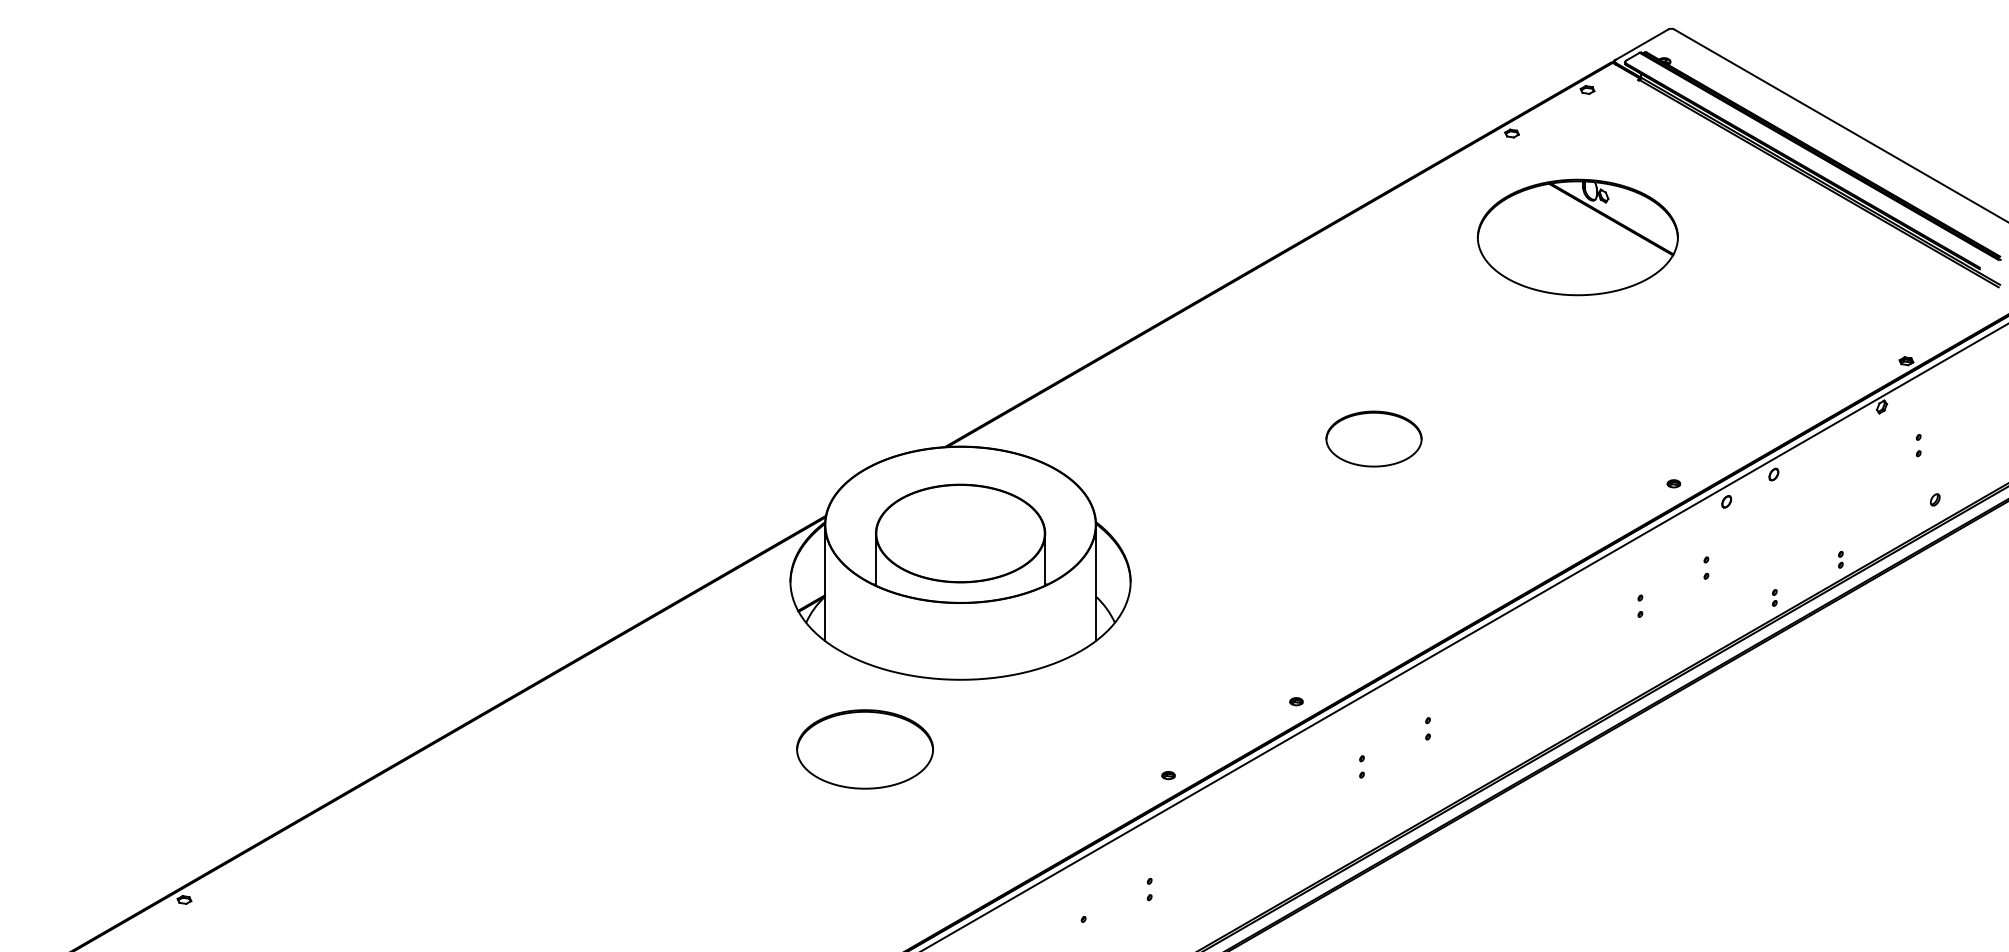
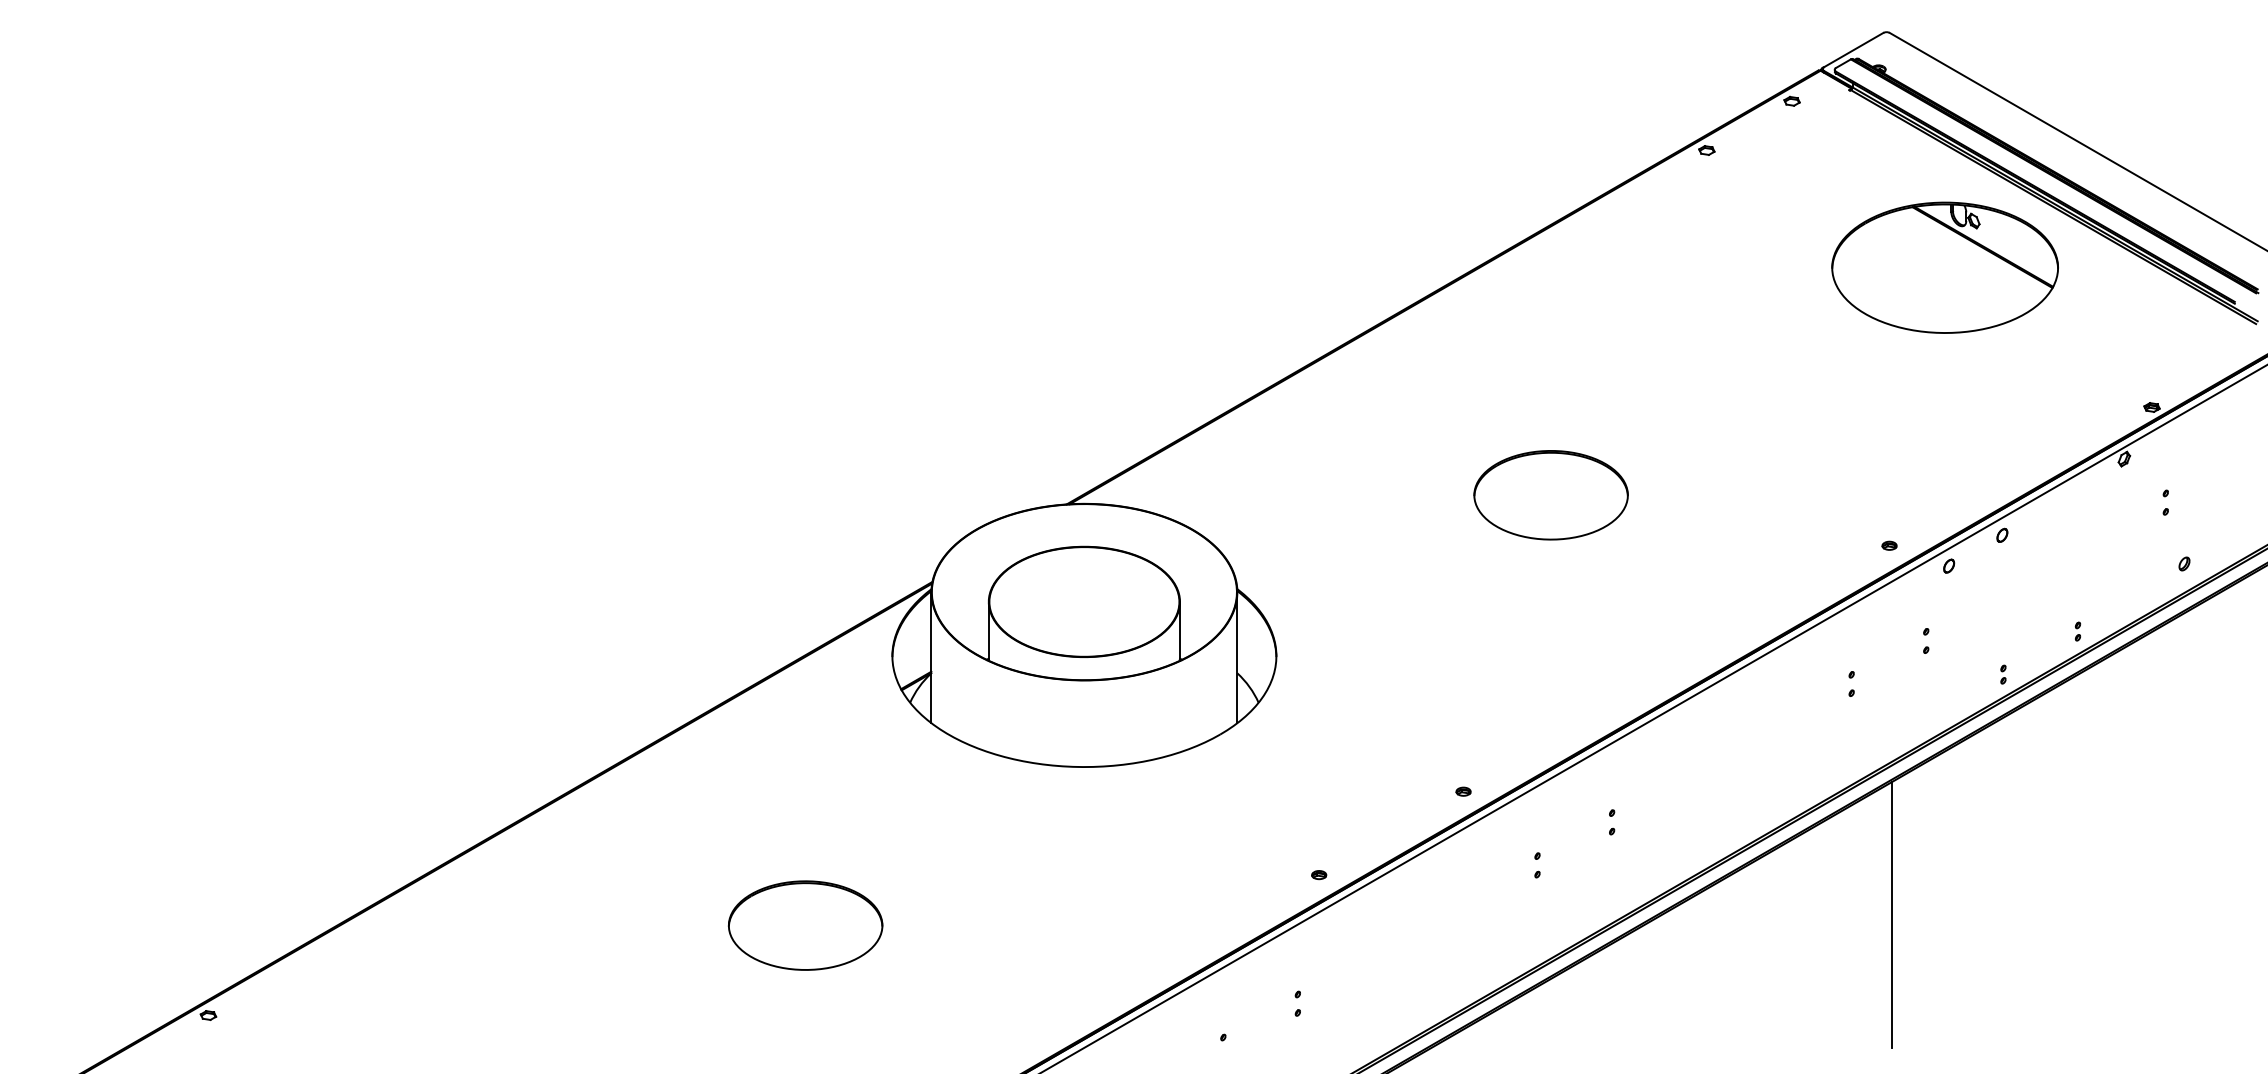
part: (1577, 237) -> (1944, 267), moved
part: (1373, 439) -> (1550, 495), size x1.43
part: (864, 749) -> (805, 925), moved
line: (1676, 810) -> (1892, 914), added

